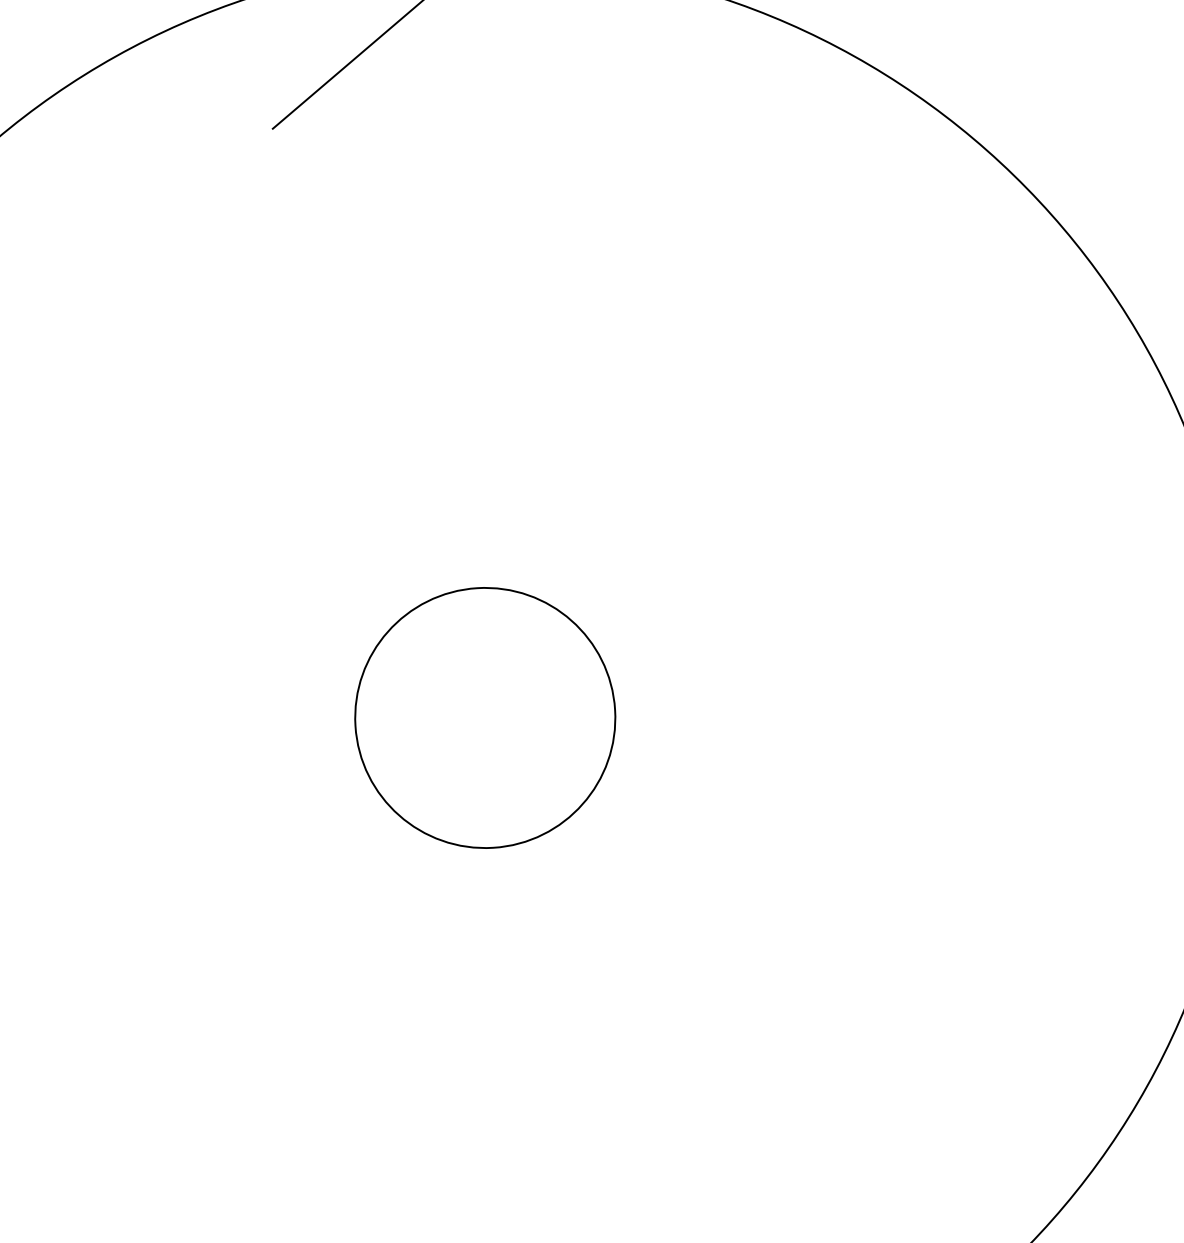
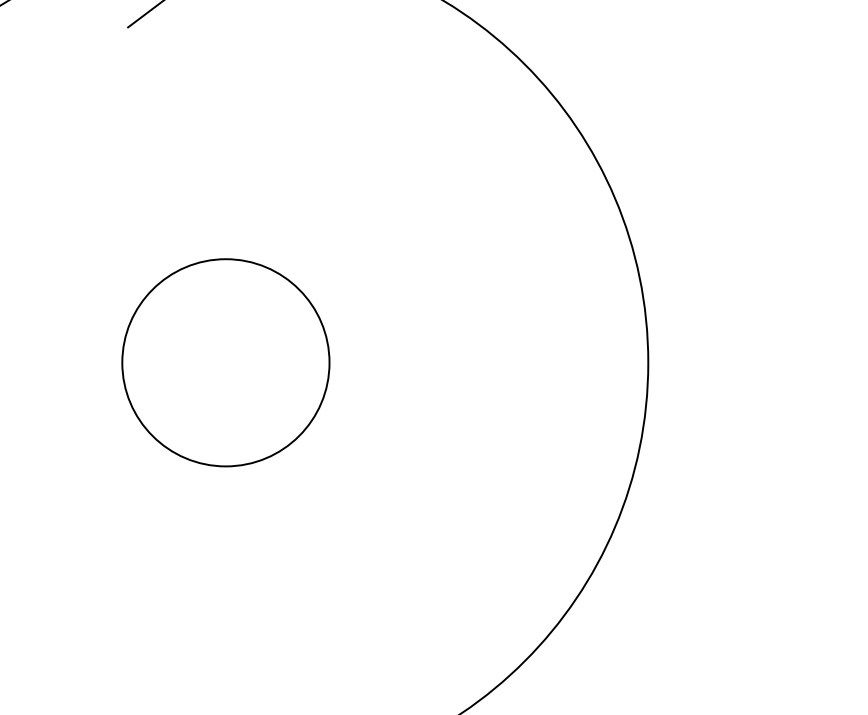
circle: (484, 717) -> (225, 362), size x1.43

